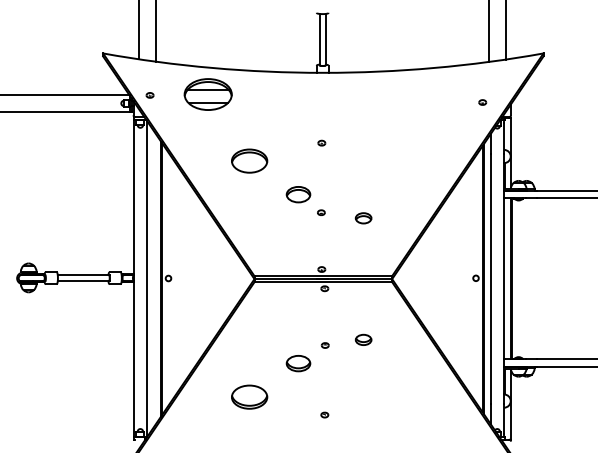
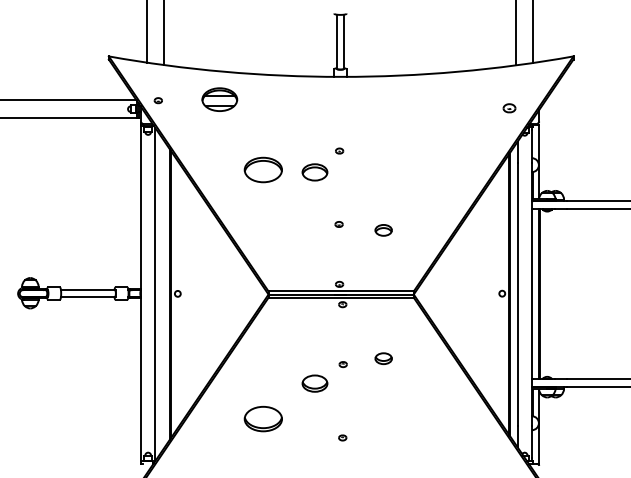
part: (208, 94) -> (219, 99), size x0.7
part: (481, 101) -> (508, 107), size x1.6
part: (298, 194) -> (314, 172), moved

